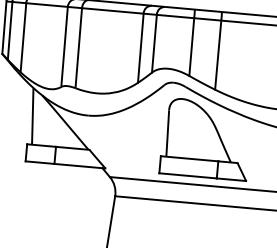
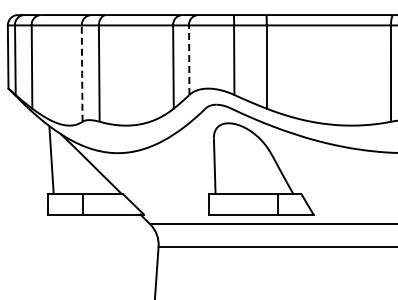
line: (154, 44) -> (189, 60), solid -> dashed
line: (64, 46) -> (82, 73), solid -> dashed

